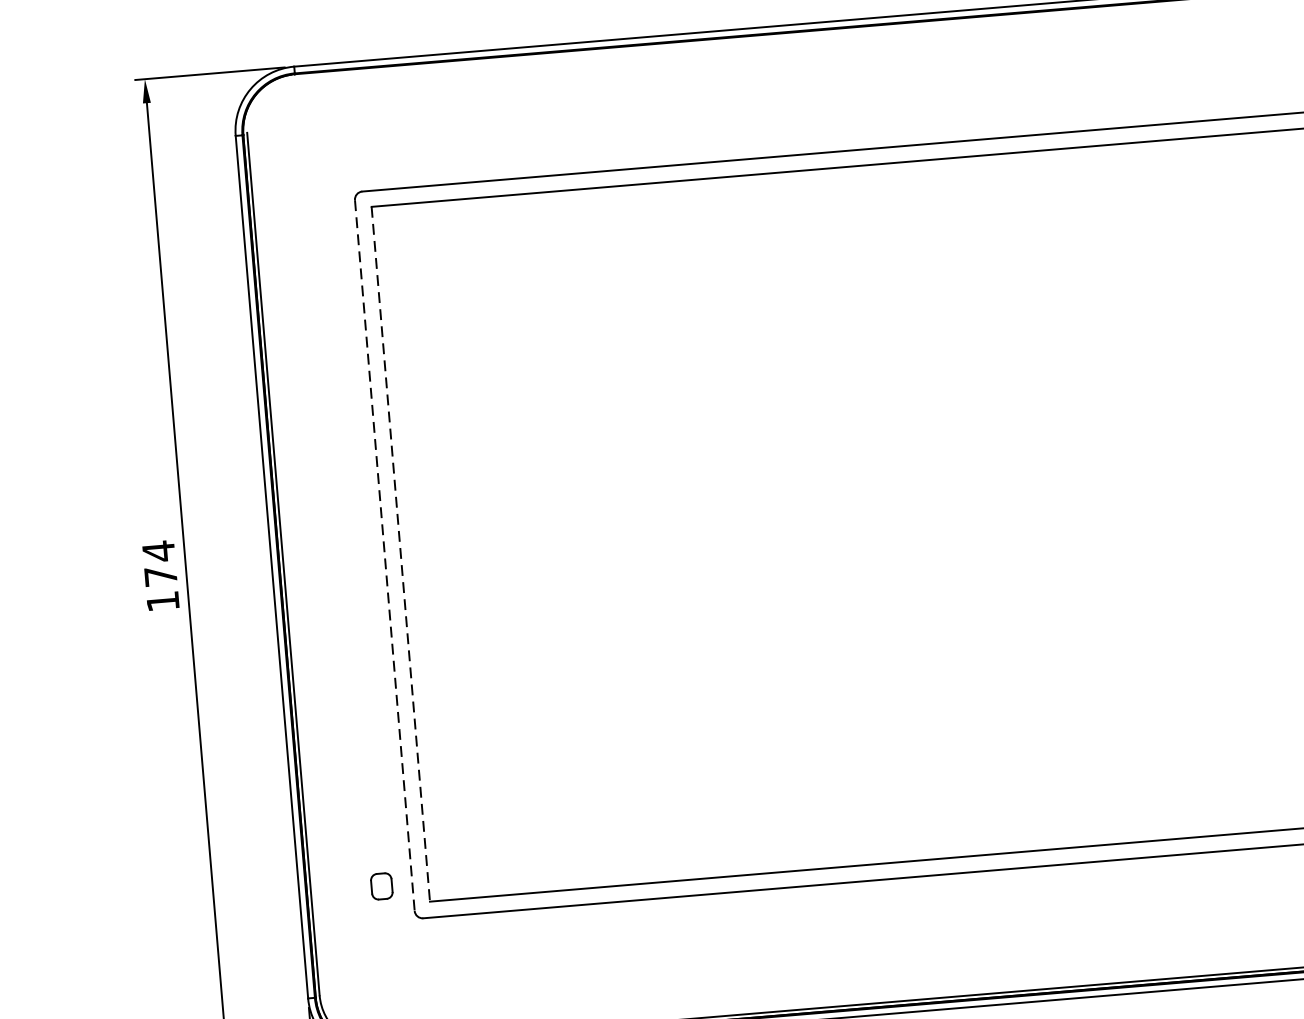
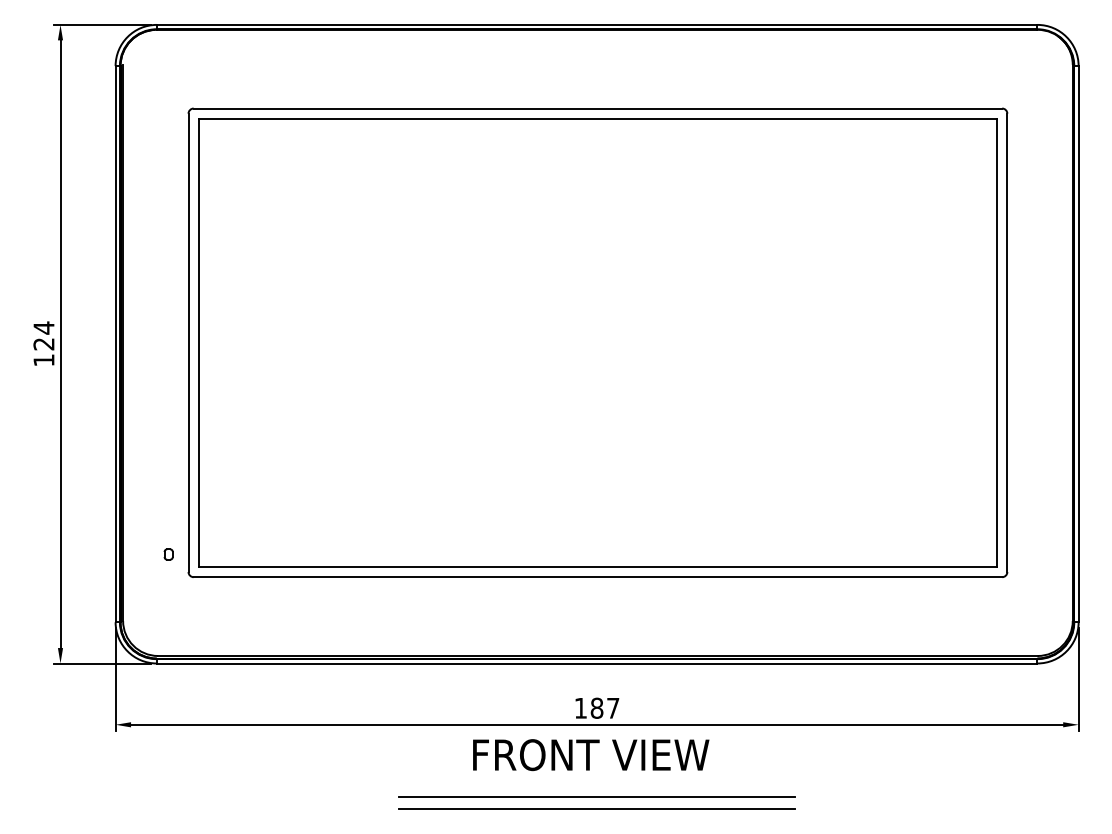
line: (400, 555) -> (198, 343), dashed -> solid
line: (384, 556) -> (188, 343), dashed -> solid
text: (160, 577) -> (43, 344), 174 -> 124
part: (381, 886) -> (168, 554), size x0.62

